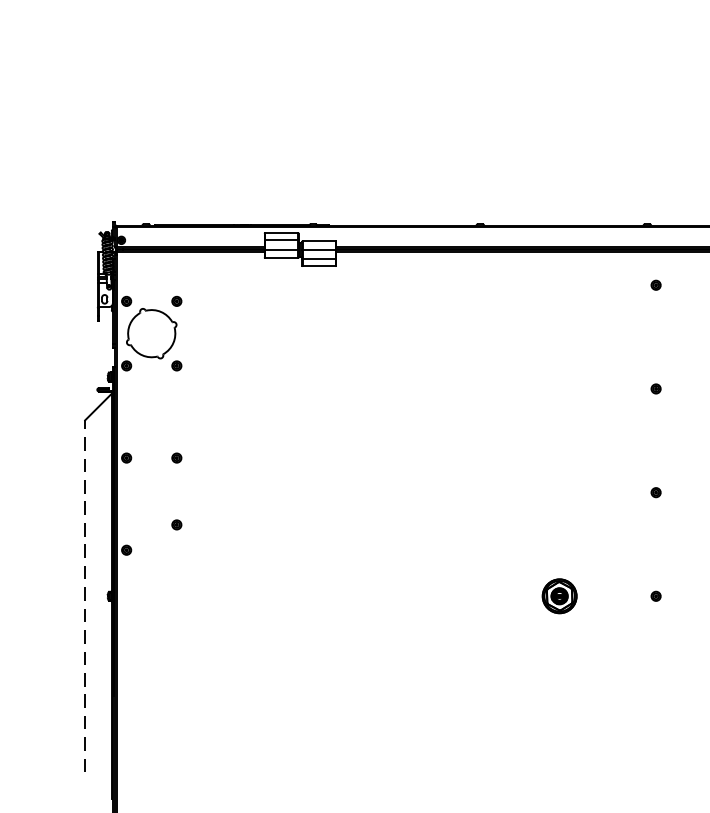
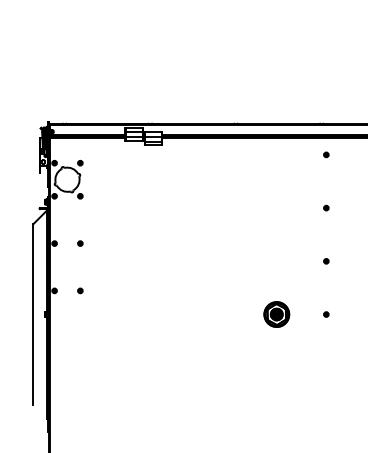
part: (177, 524) -> (80, 290), moved
line: (85, 596) -> (33, 314), dashed -> solid
part: (558, 596) -> (276, 314), size x1.43

